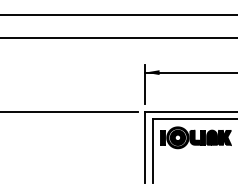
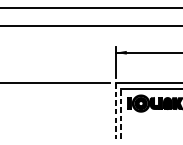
line: (145, 147) -> (115, 111), solid -> dashed
line: (152, 150) -> (121, 113), solid -> dashed

